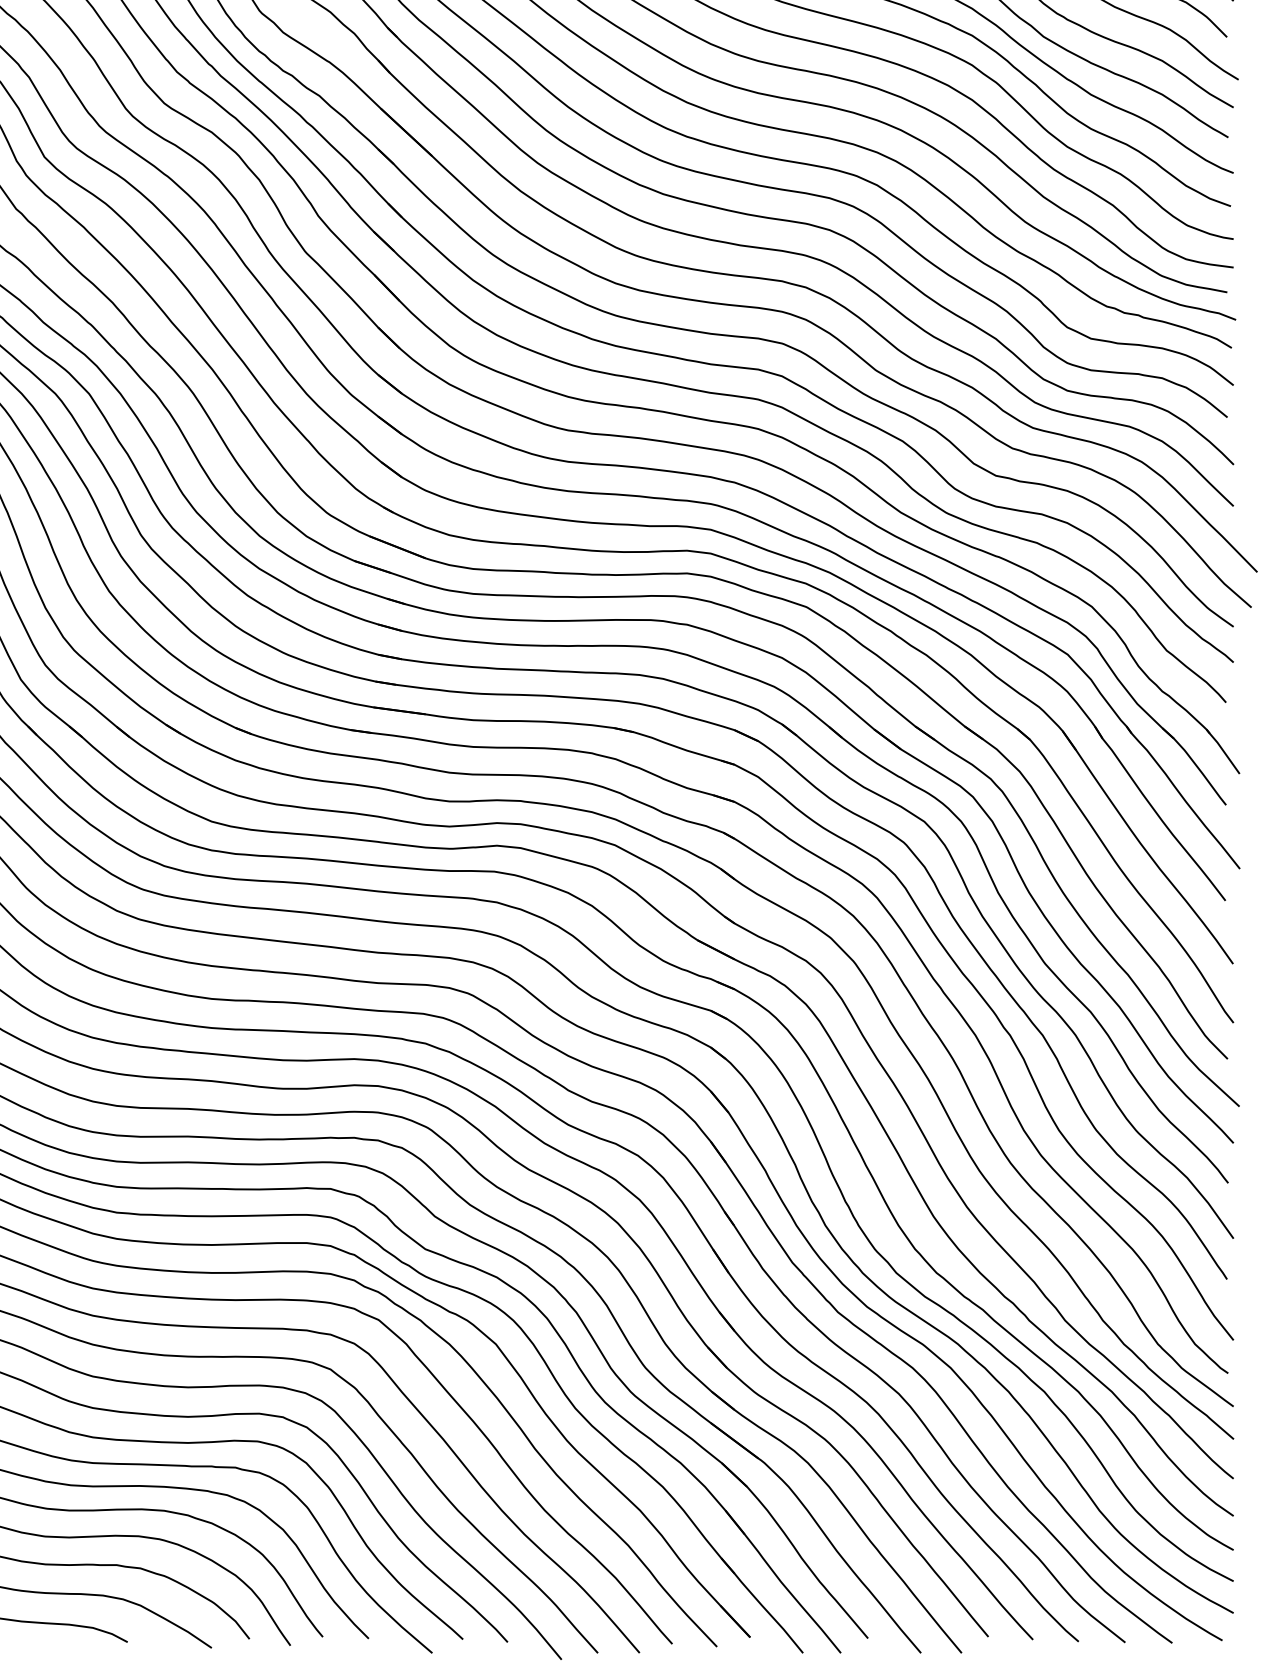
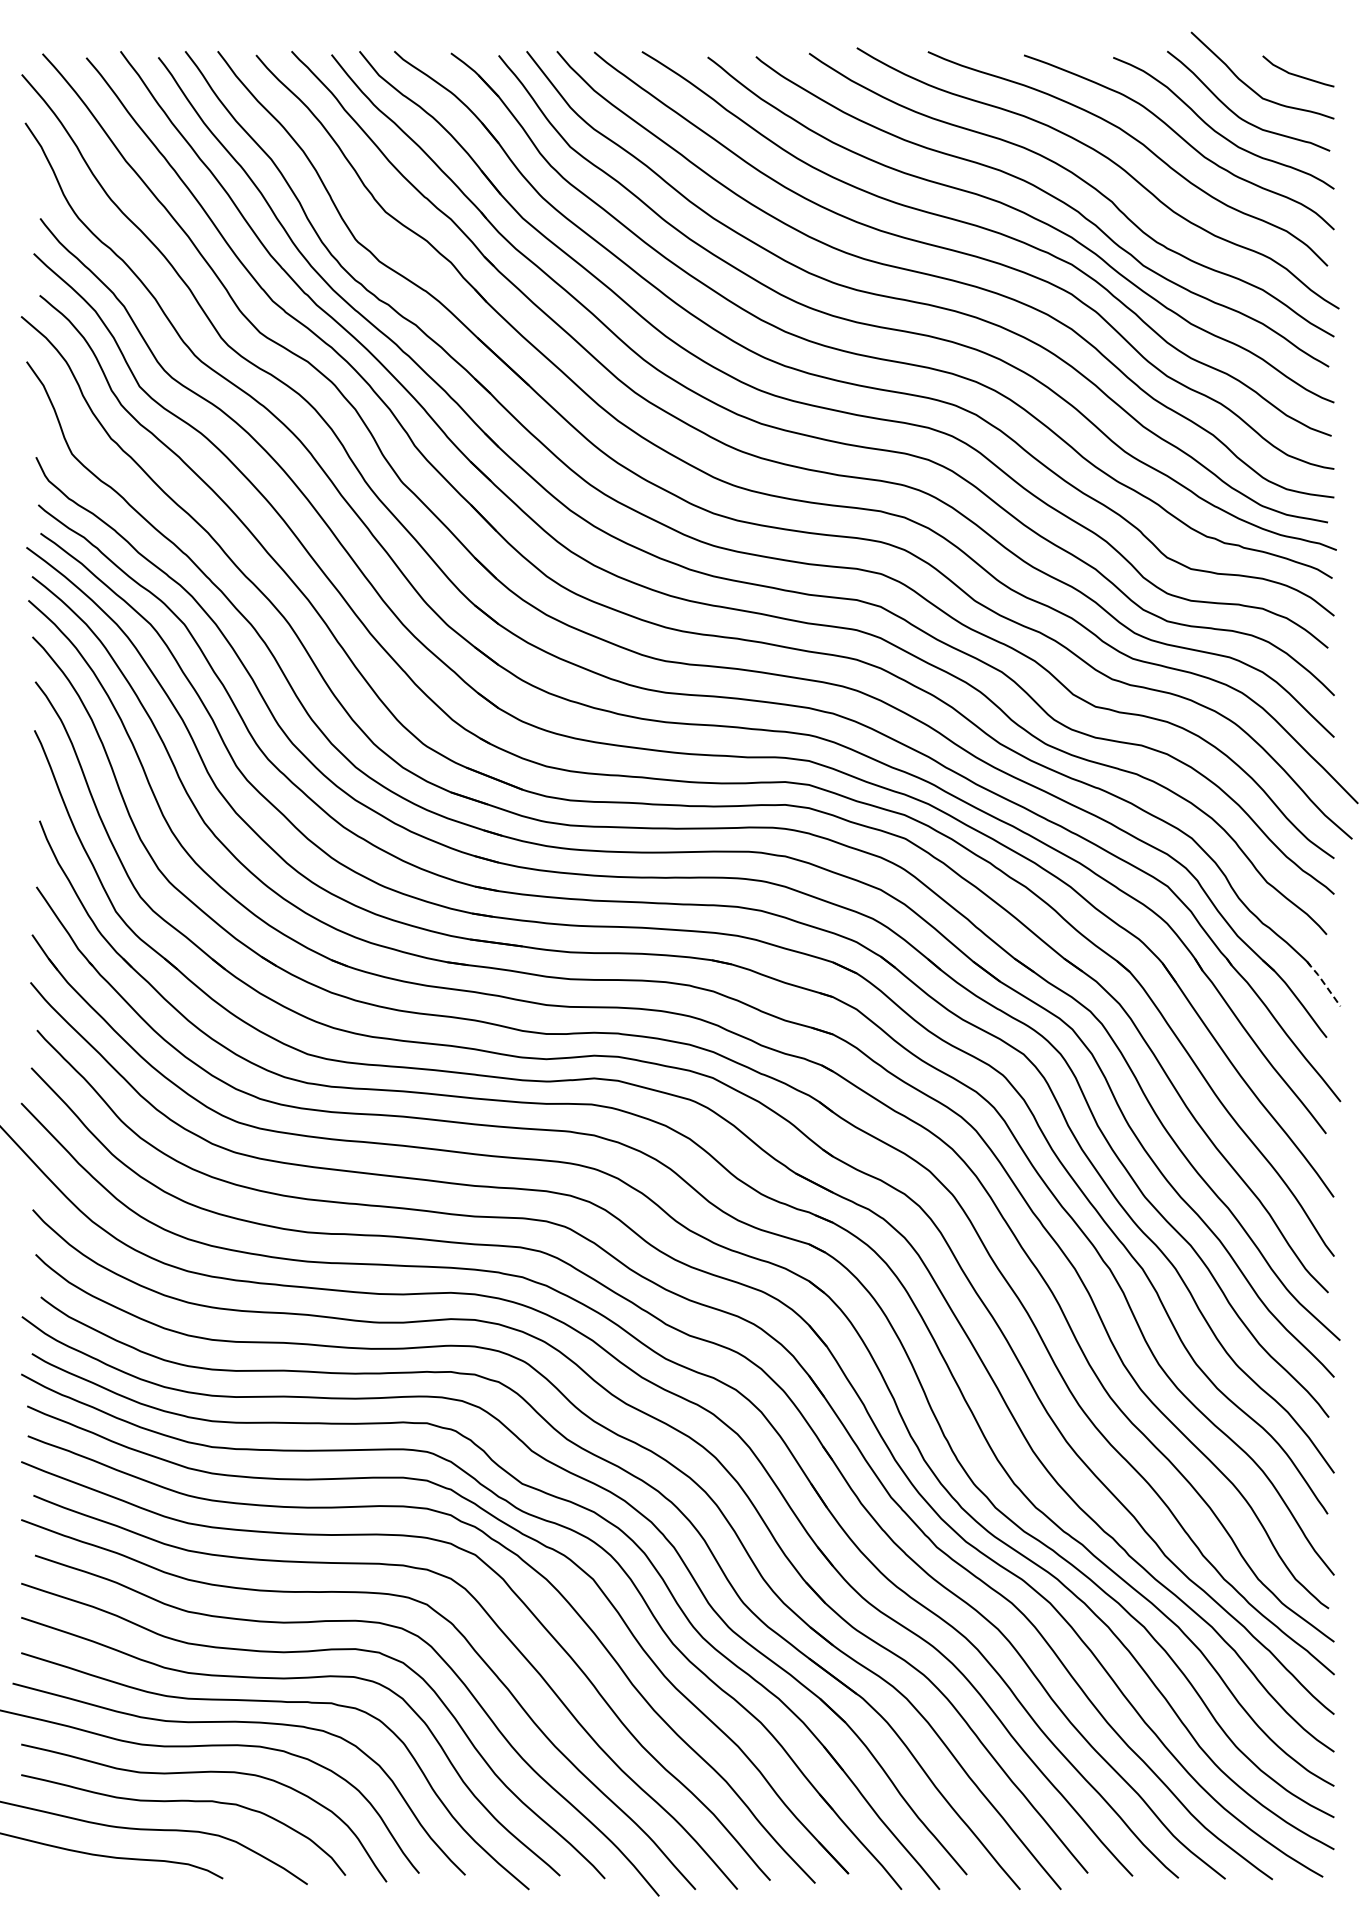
line: (1222, 750) -> (1323, 982), solid -> dashed

